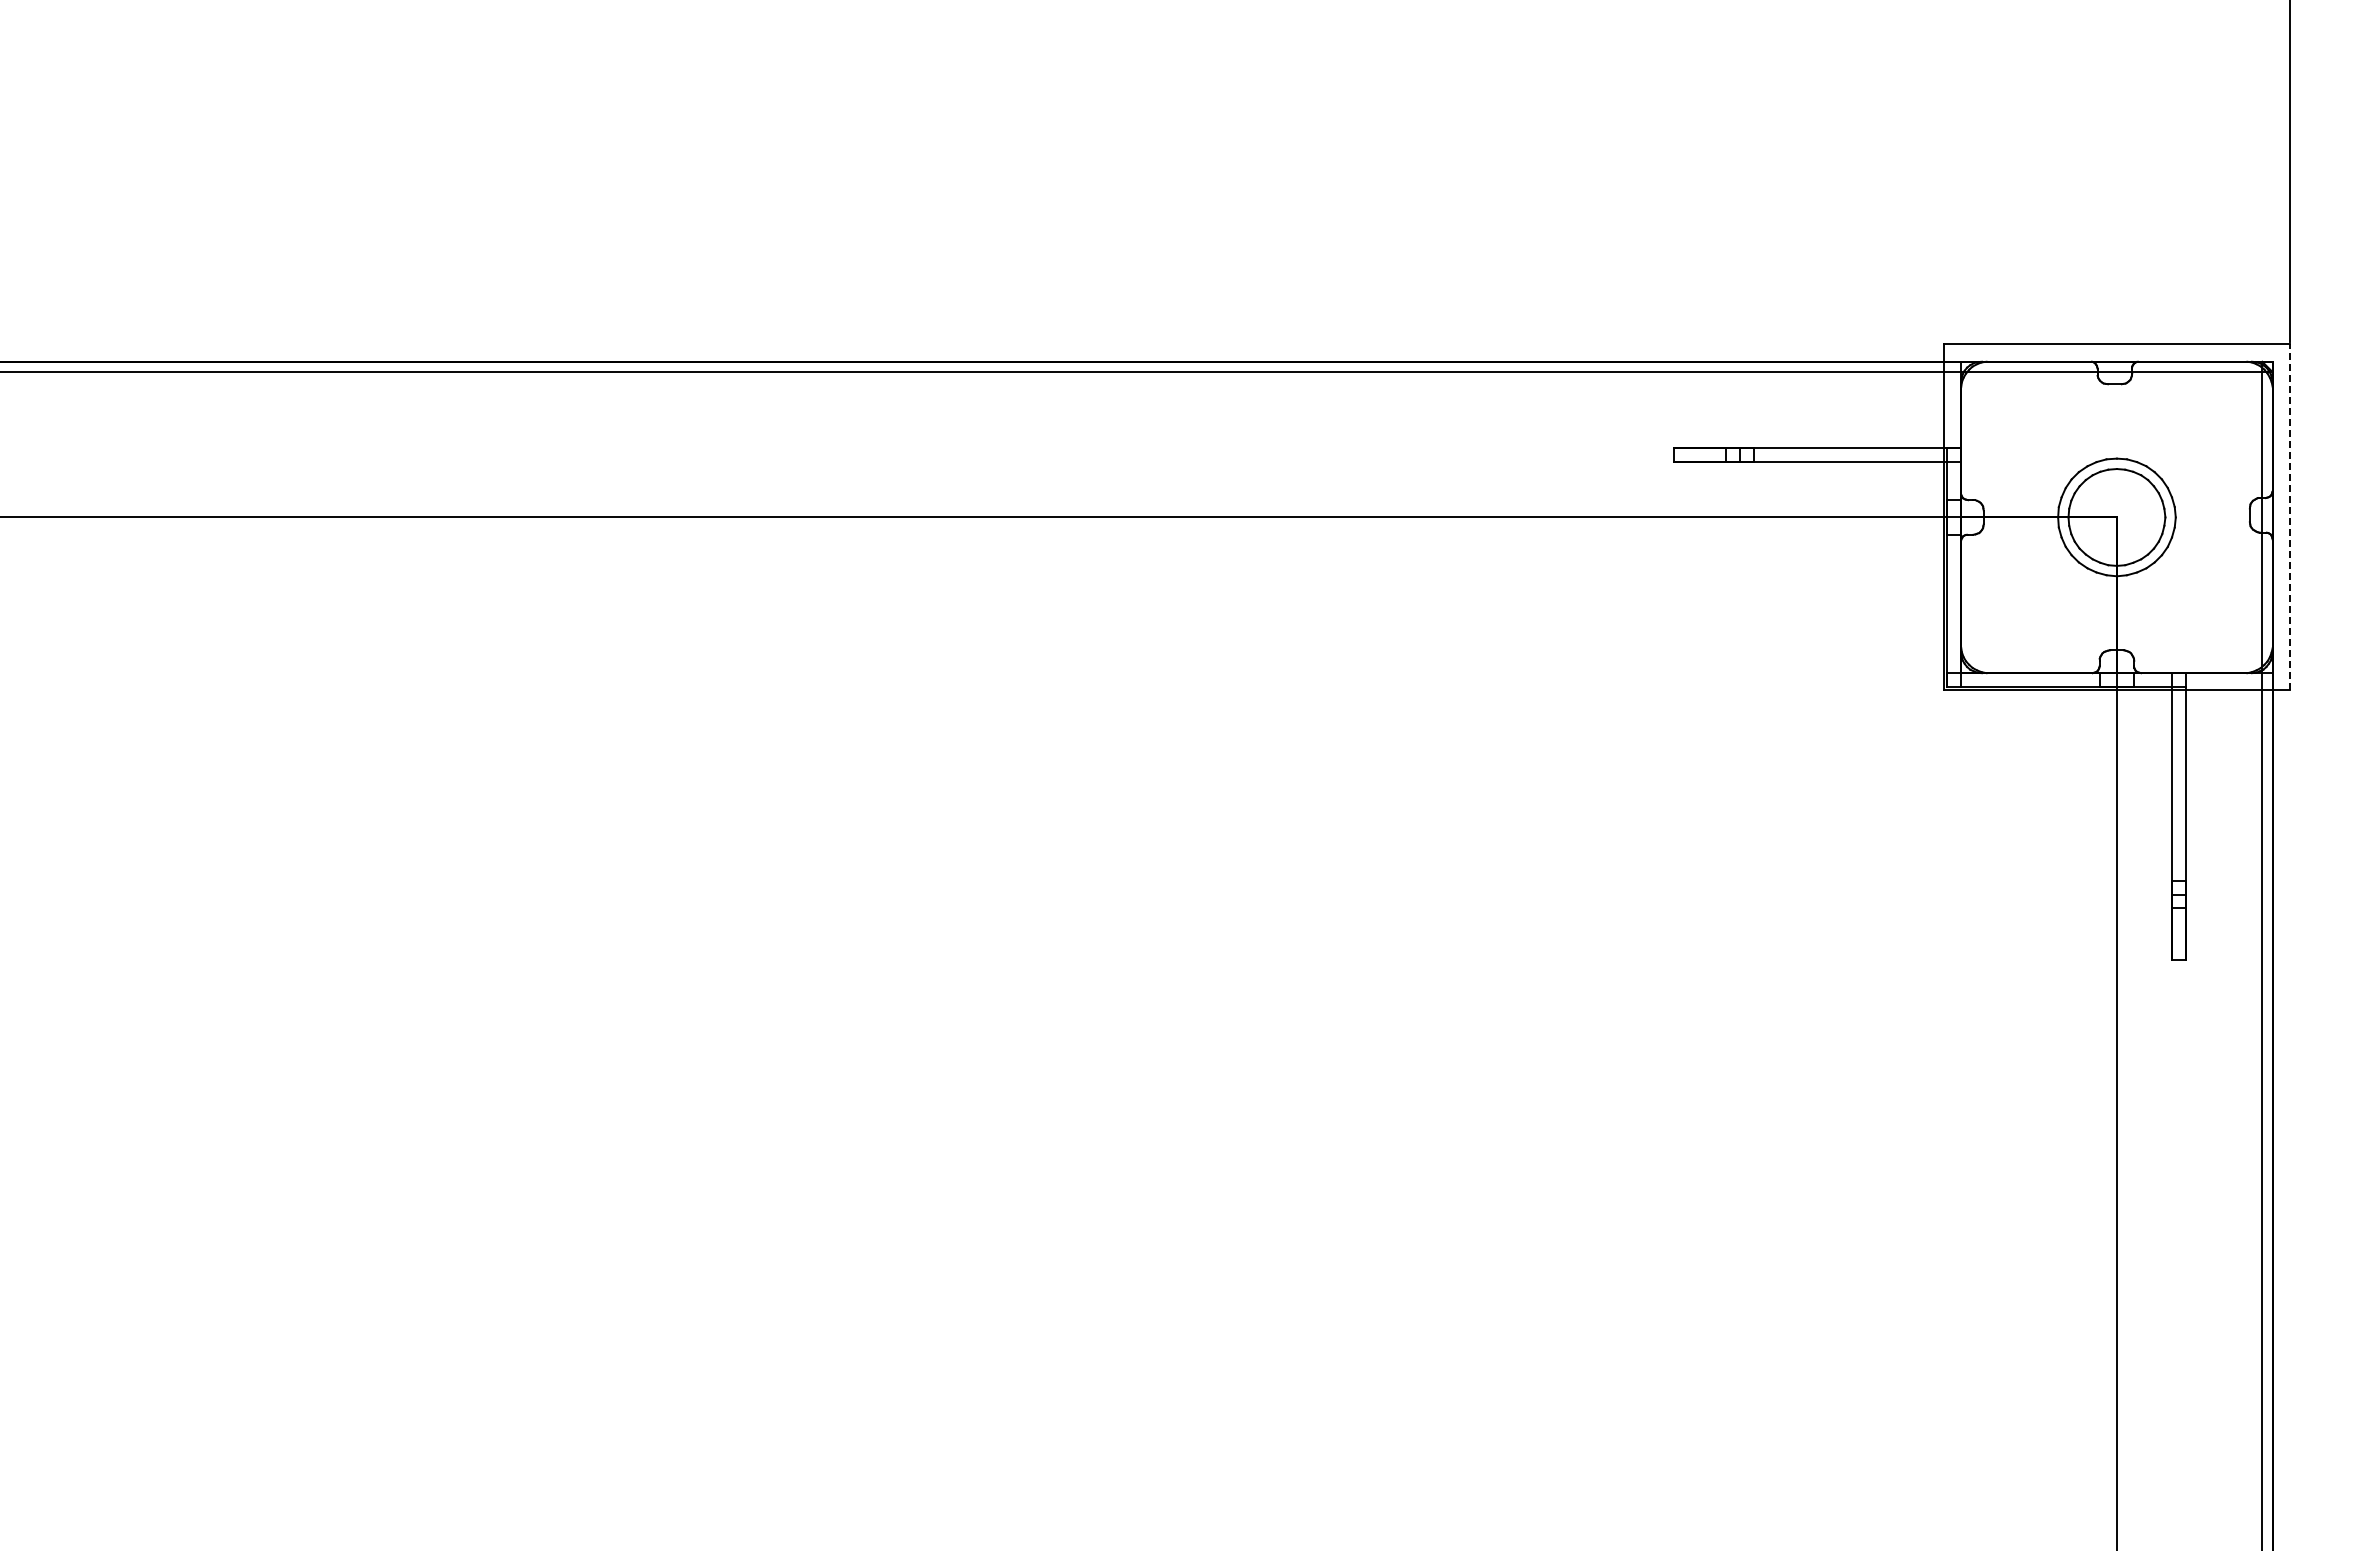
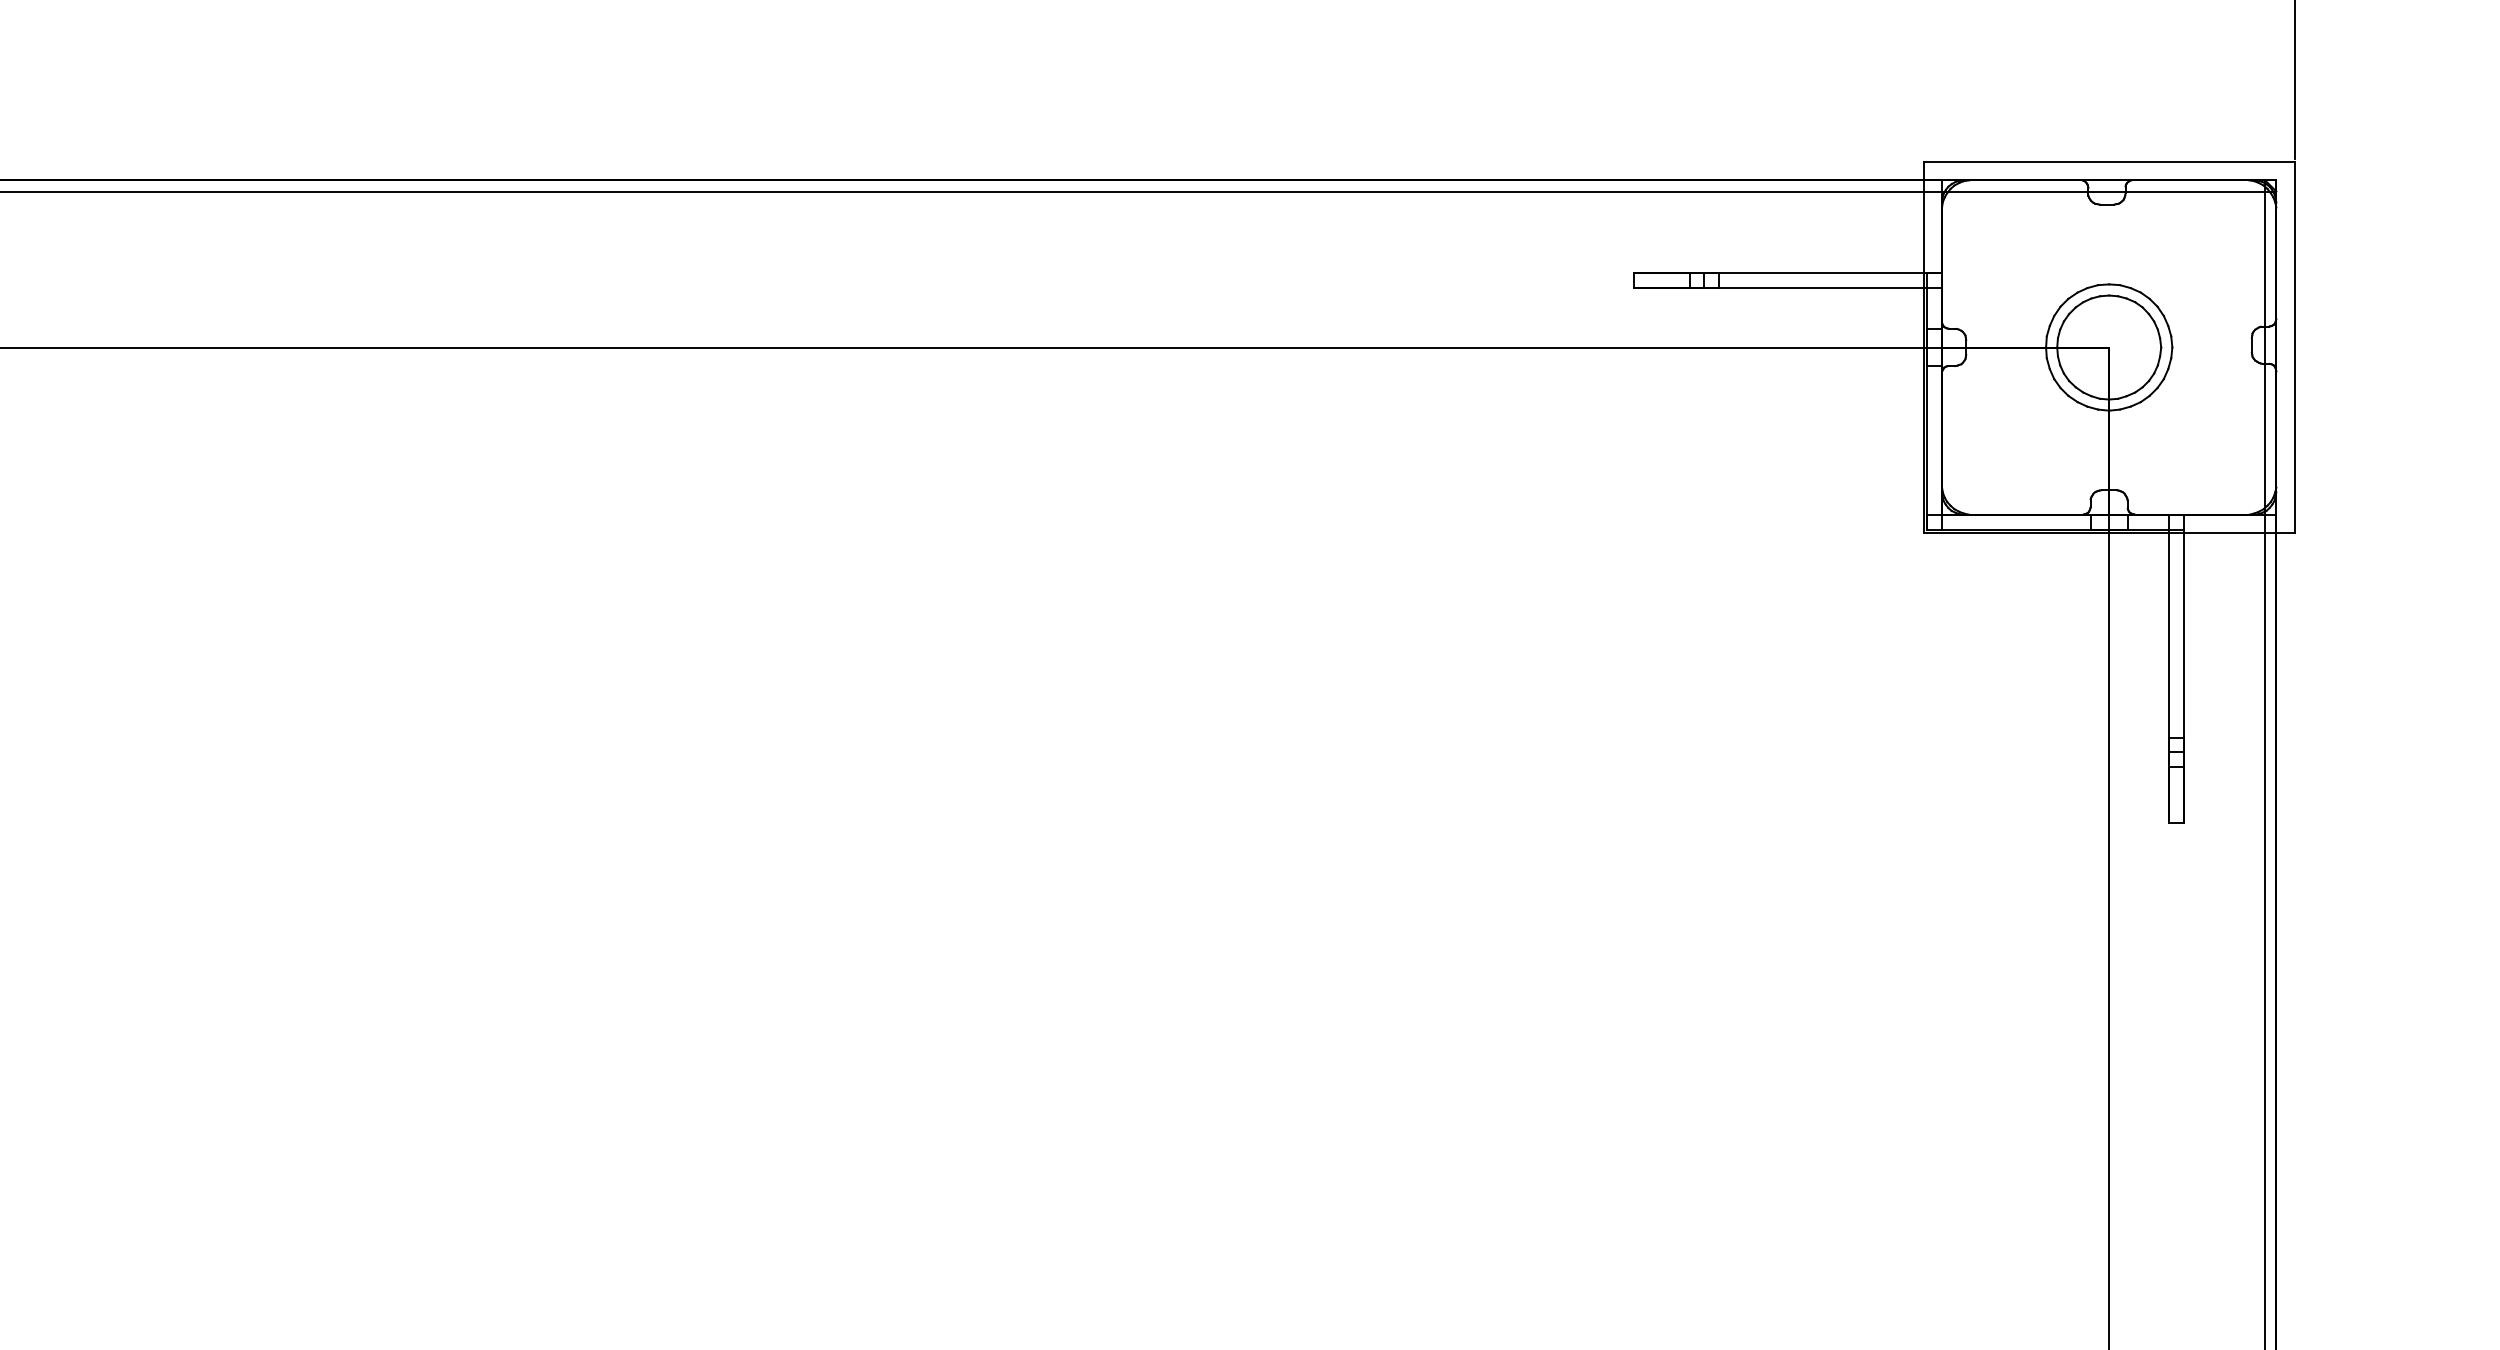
line: (2289, 516) -> (2294, 346), dashed -> solid

